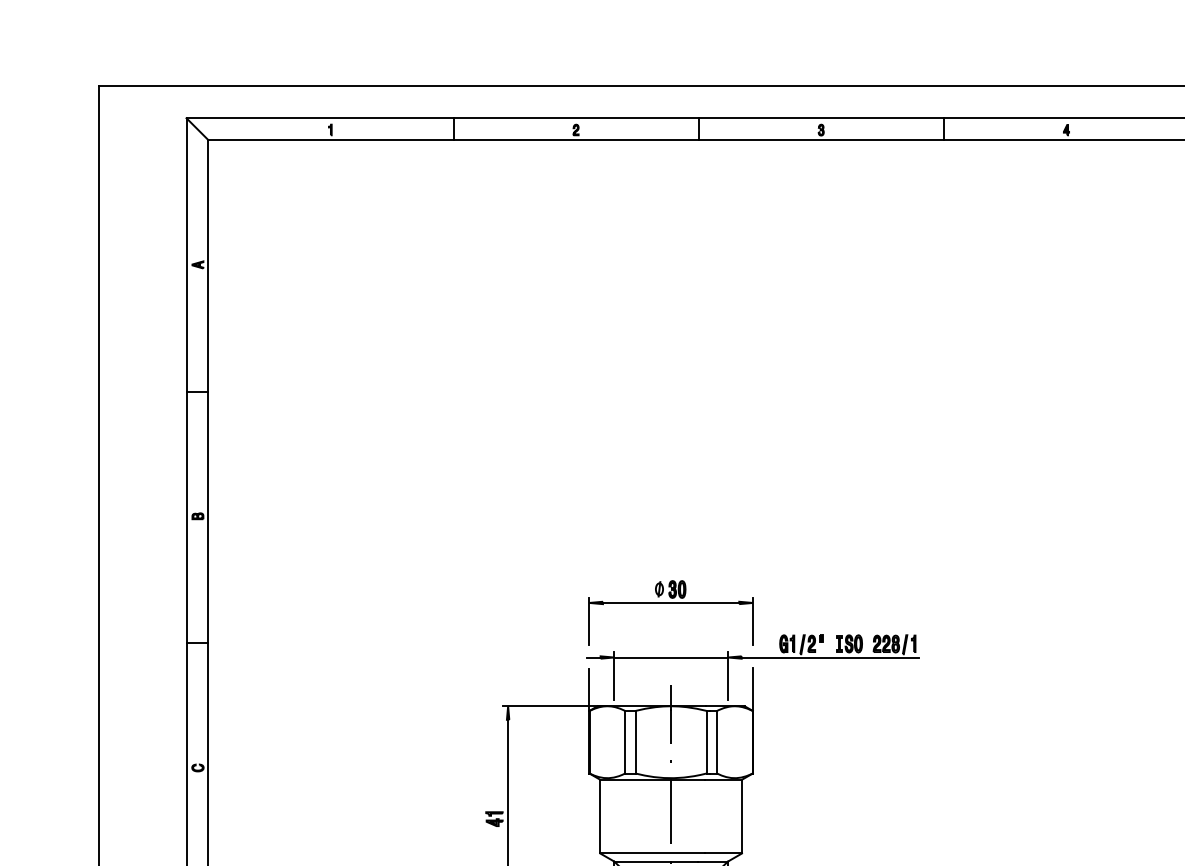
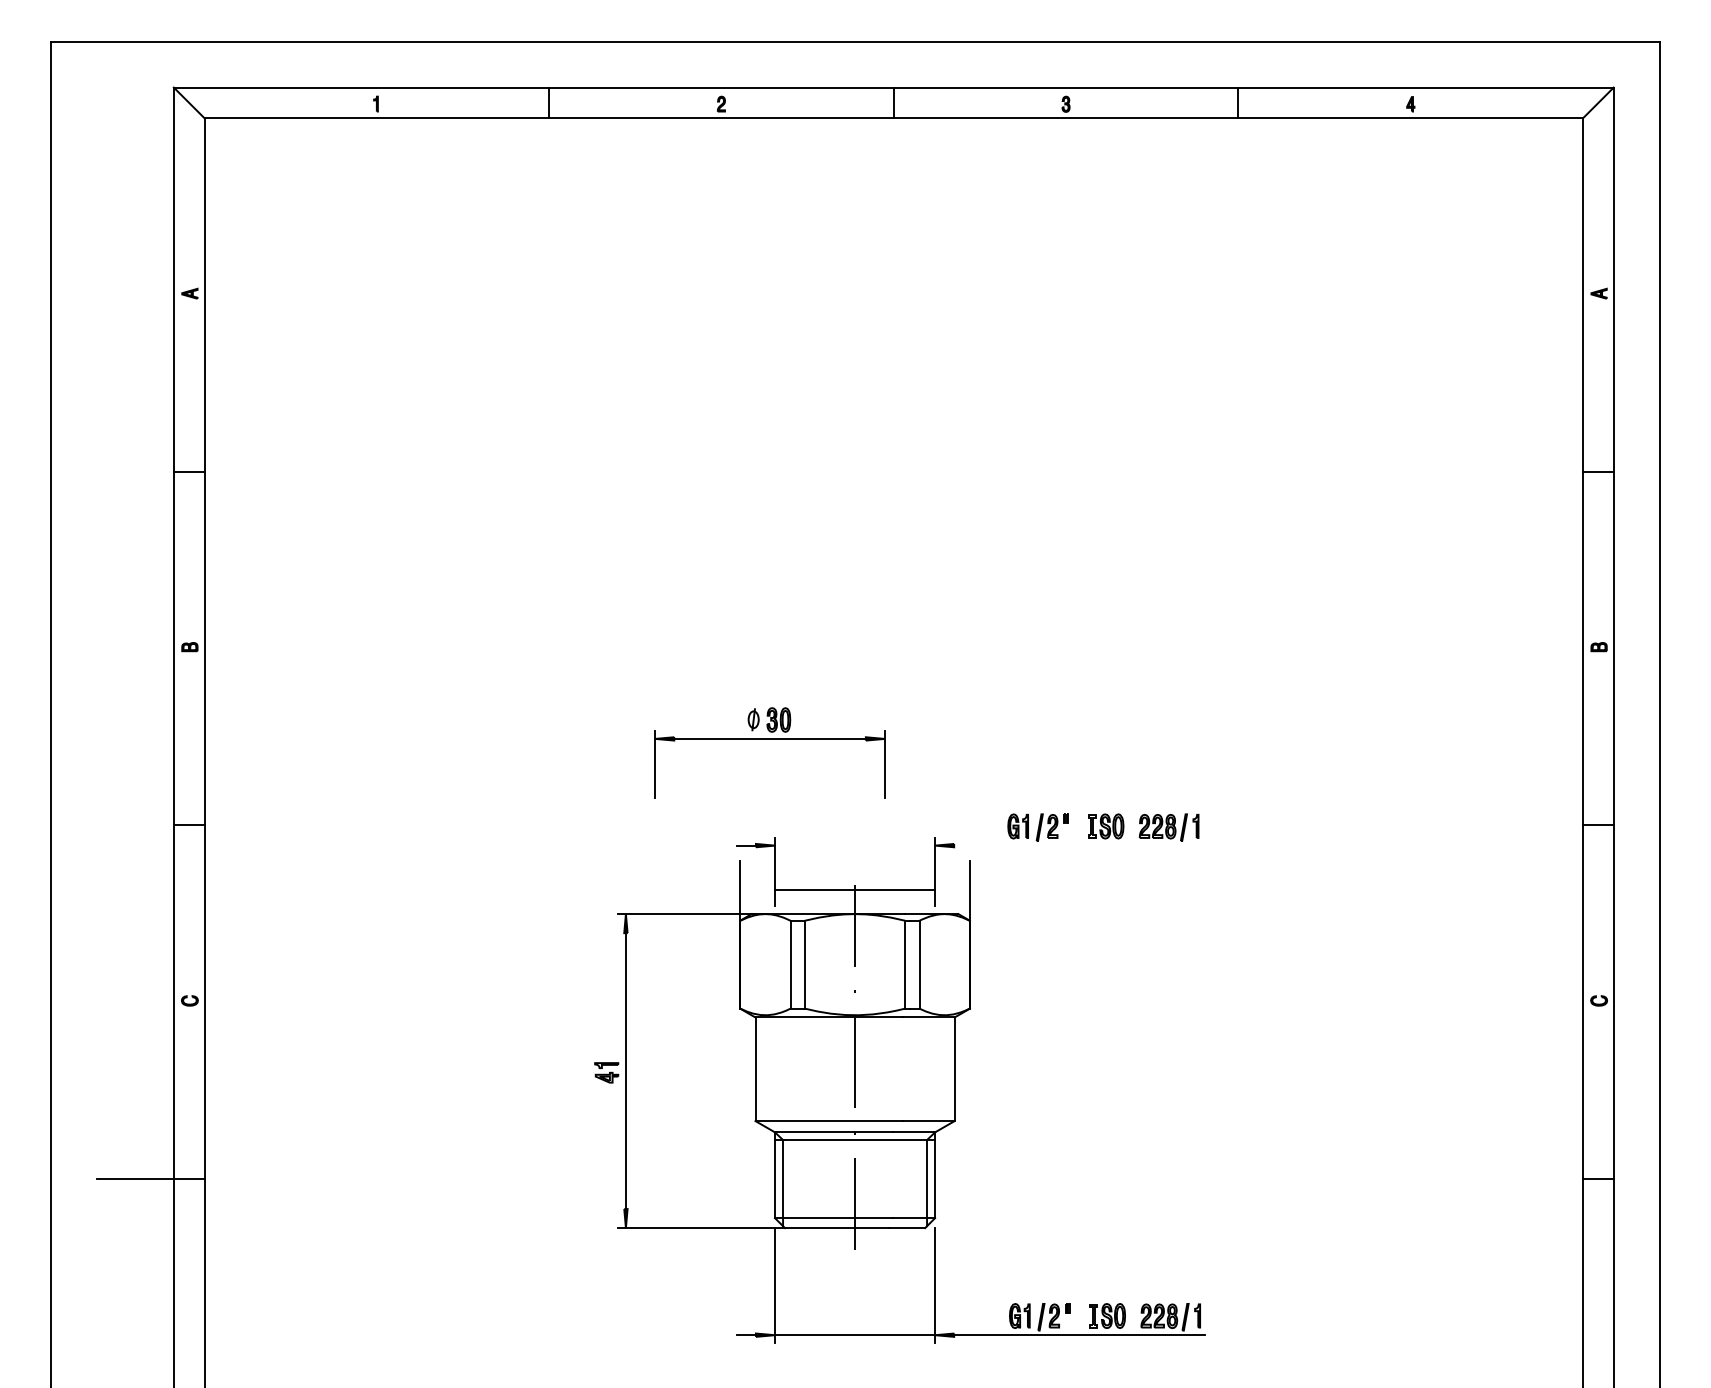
part: (670, 603) -> (769, 739), moved
line: (671, 657) -> (855, 889), moved
line: (830, 657) -> (1078, 845), removed

